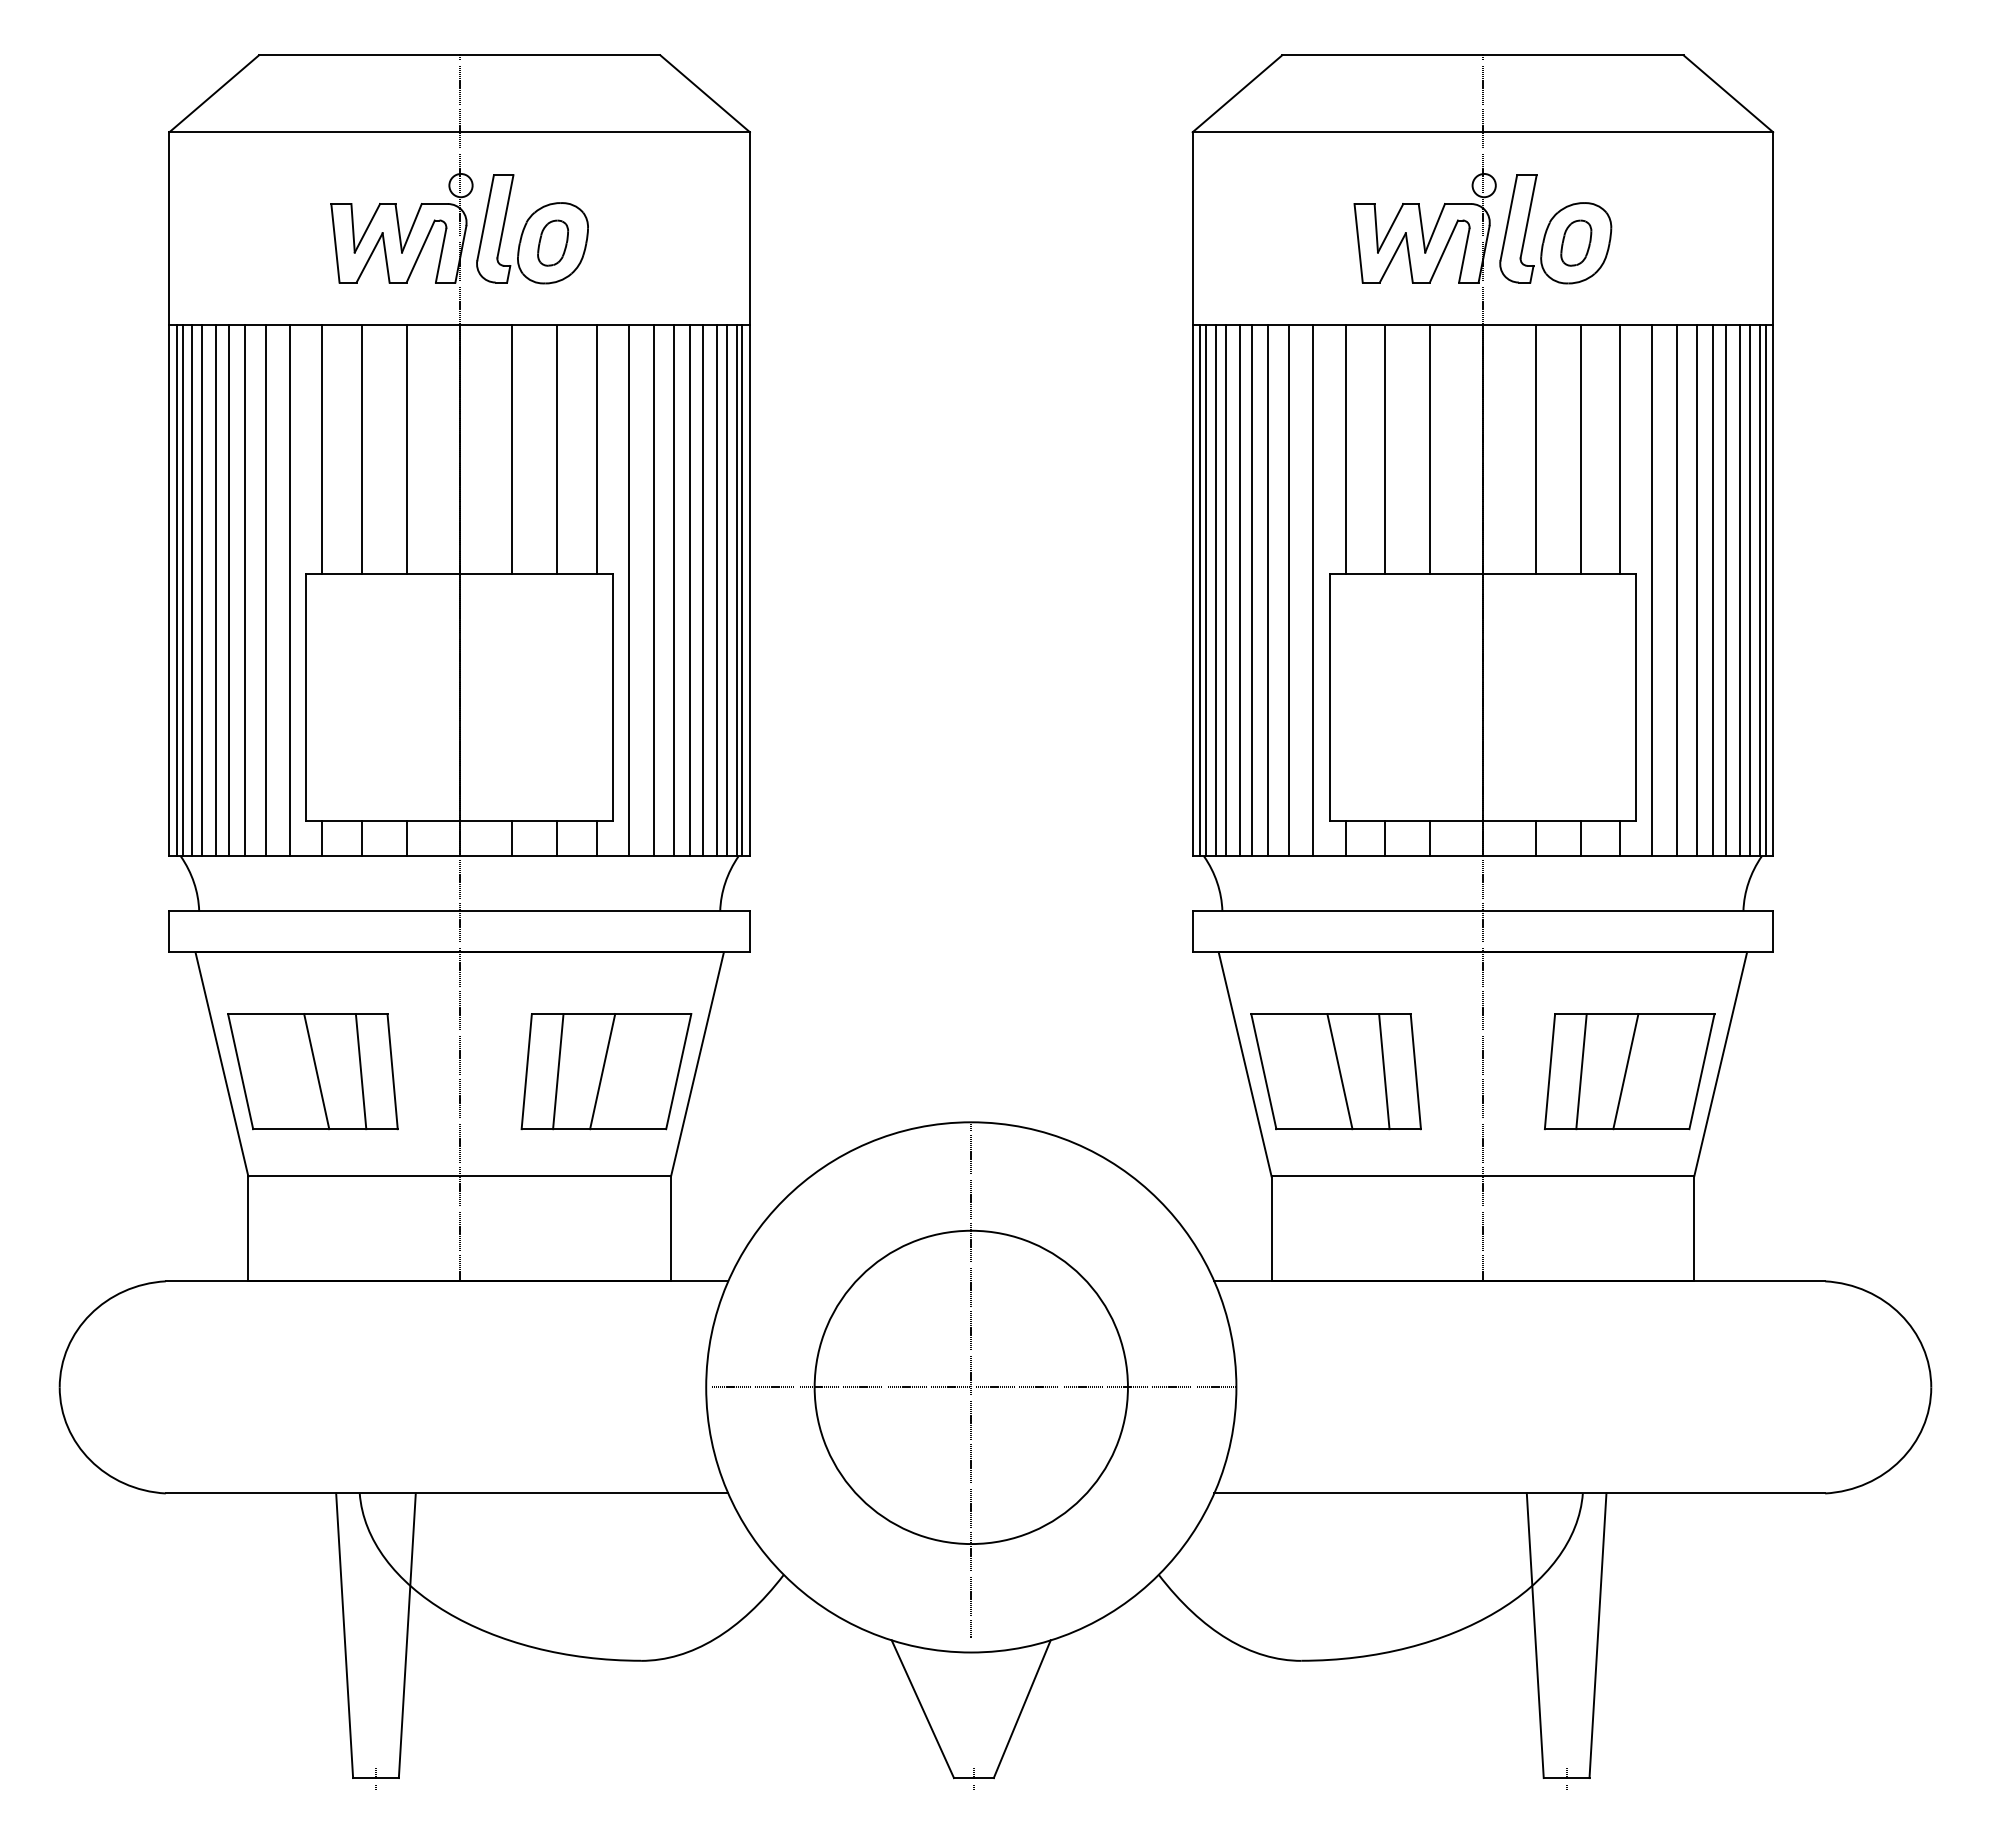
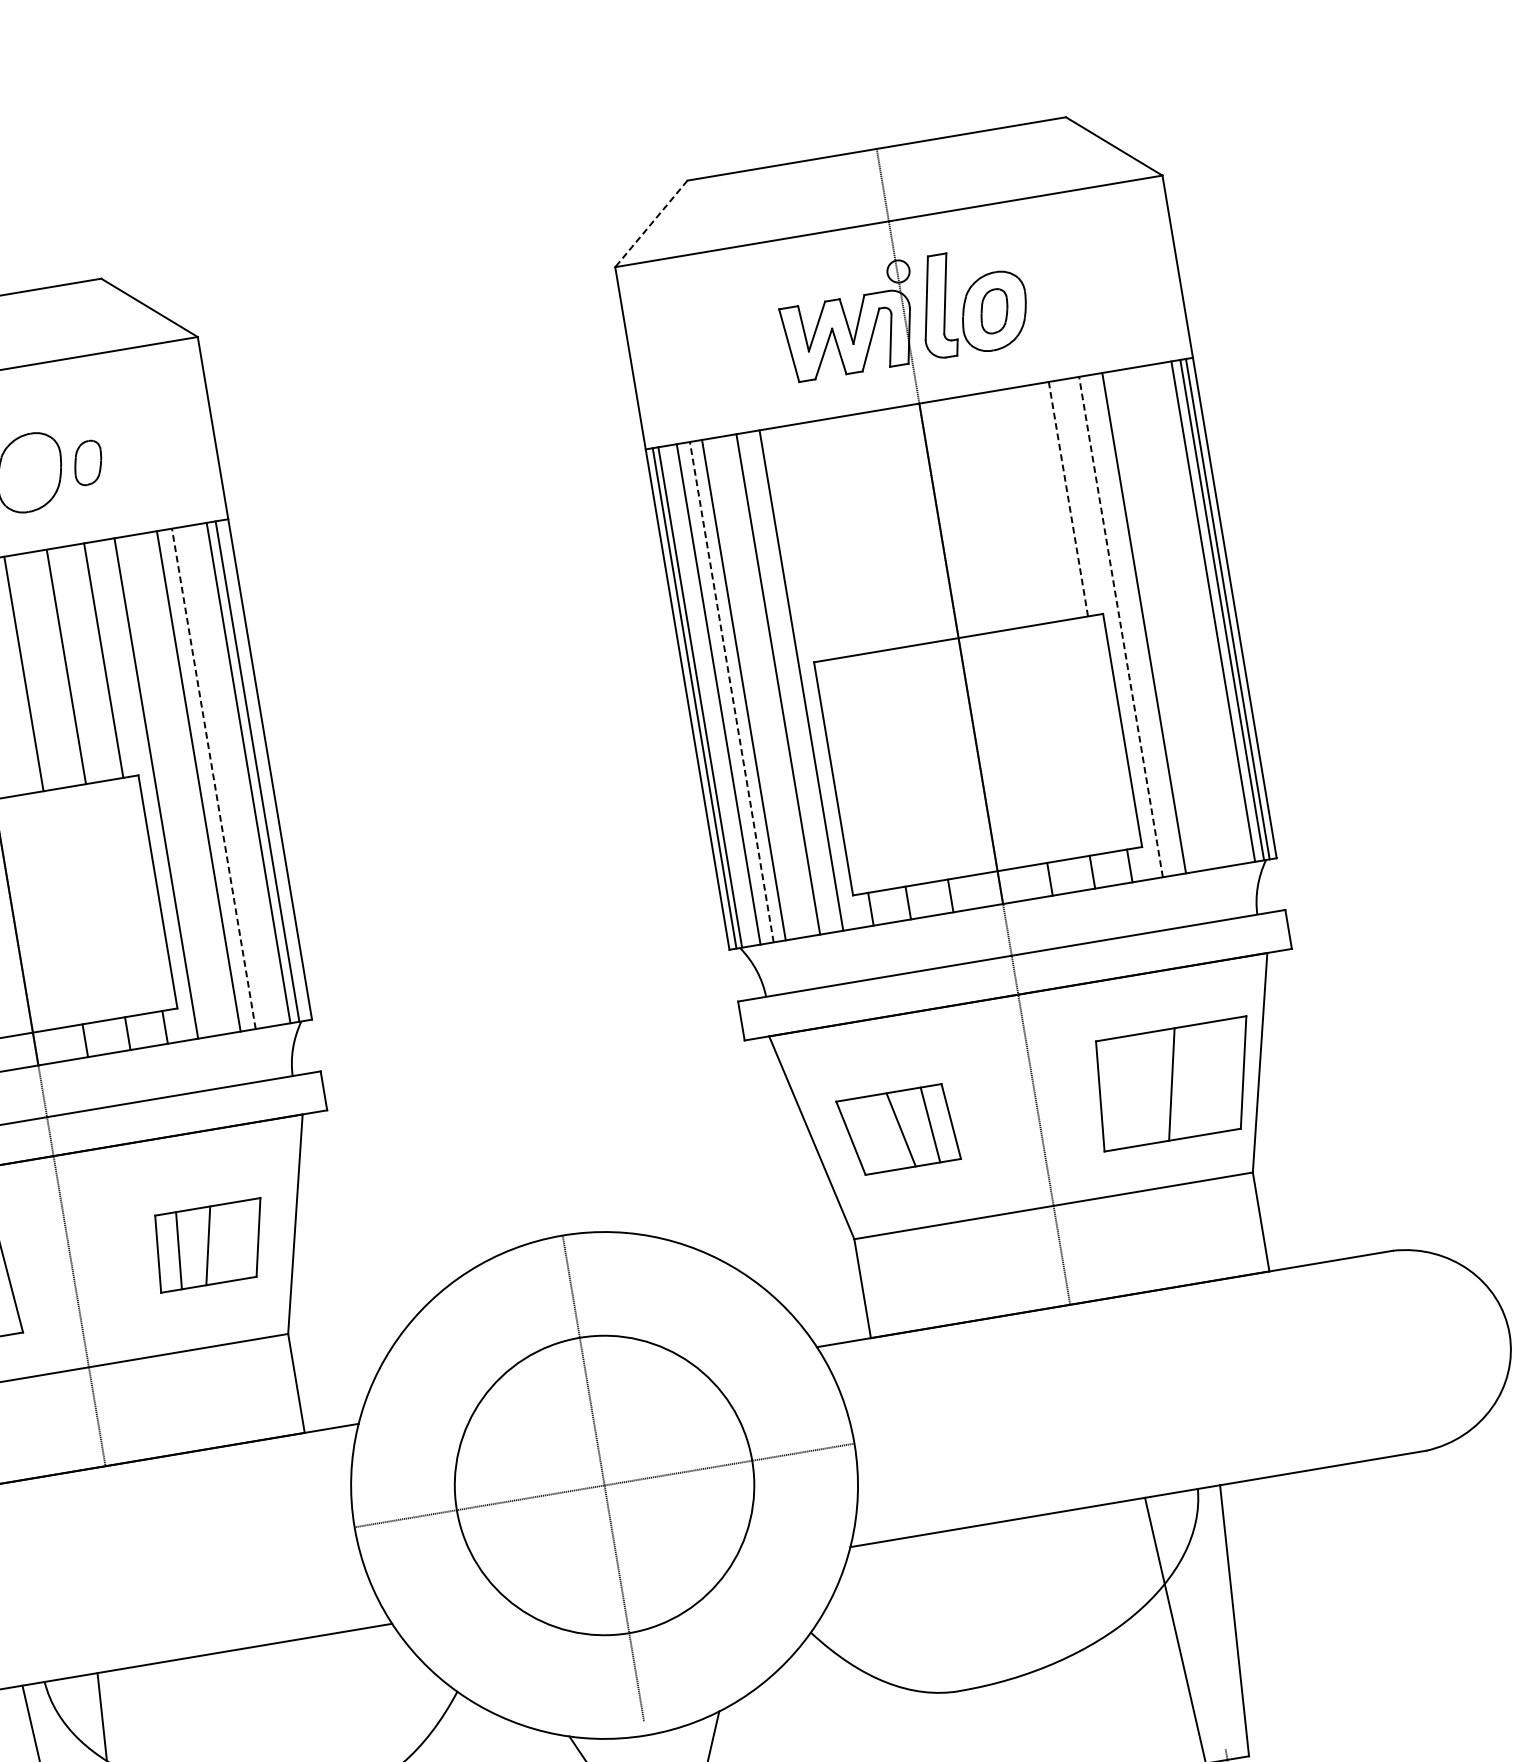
line: (1237, 93) -> (651, 223), solid -> dashed
part: (552, 242) -> (87, 462), moved
line: (1345, 449) -> (809, 542), removed
line: (1430, 449) -> (889, 528), removed
line: (1535, 449) -> (988, 512), removed
line: (1620, 449) -> (1068, 498), solid -> dashed
line: (1385, 450) -> (847, 536), removed
line: (1580, 450) -> (1031, 506), removed
line: (653, 590) -> (179, 784), removed
line: (690, 590) -> (214, 778), solid -> dashed
line: (703, 590) -> (226, 776), removed
line: (717, 590) -> (239, 774), removed
line: (742, 590) -> (263, 770), removed
line: (1215, 590) -> (709, 695), removed
line: (1239, 590) -> (731, 691), solid -> dashed
line: (1268, 590) -> (759, 687), removed
line: (1652, 590) -> (1121, 626), solid -> dashed
line: (1697, 590) -> (1163, 619), removed
line: (1713, 590) -> (1178, 617), removed
line: (1726, 590) -> (1190, 615), removed
line: (1740, 590) -> (1204, 612), removed
part: (606, 1071) -> (210, 1245), size x0.7
part: (1335, 1071) -> (898, 1130), size x0.7
line: (1581, 1071) -> (1130, 1091), removed

